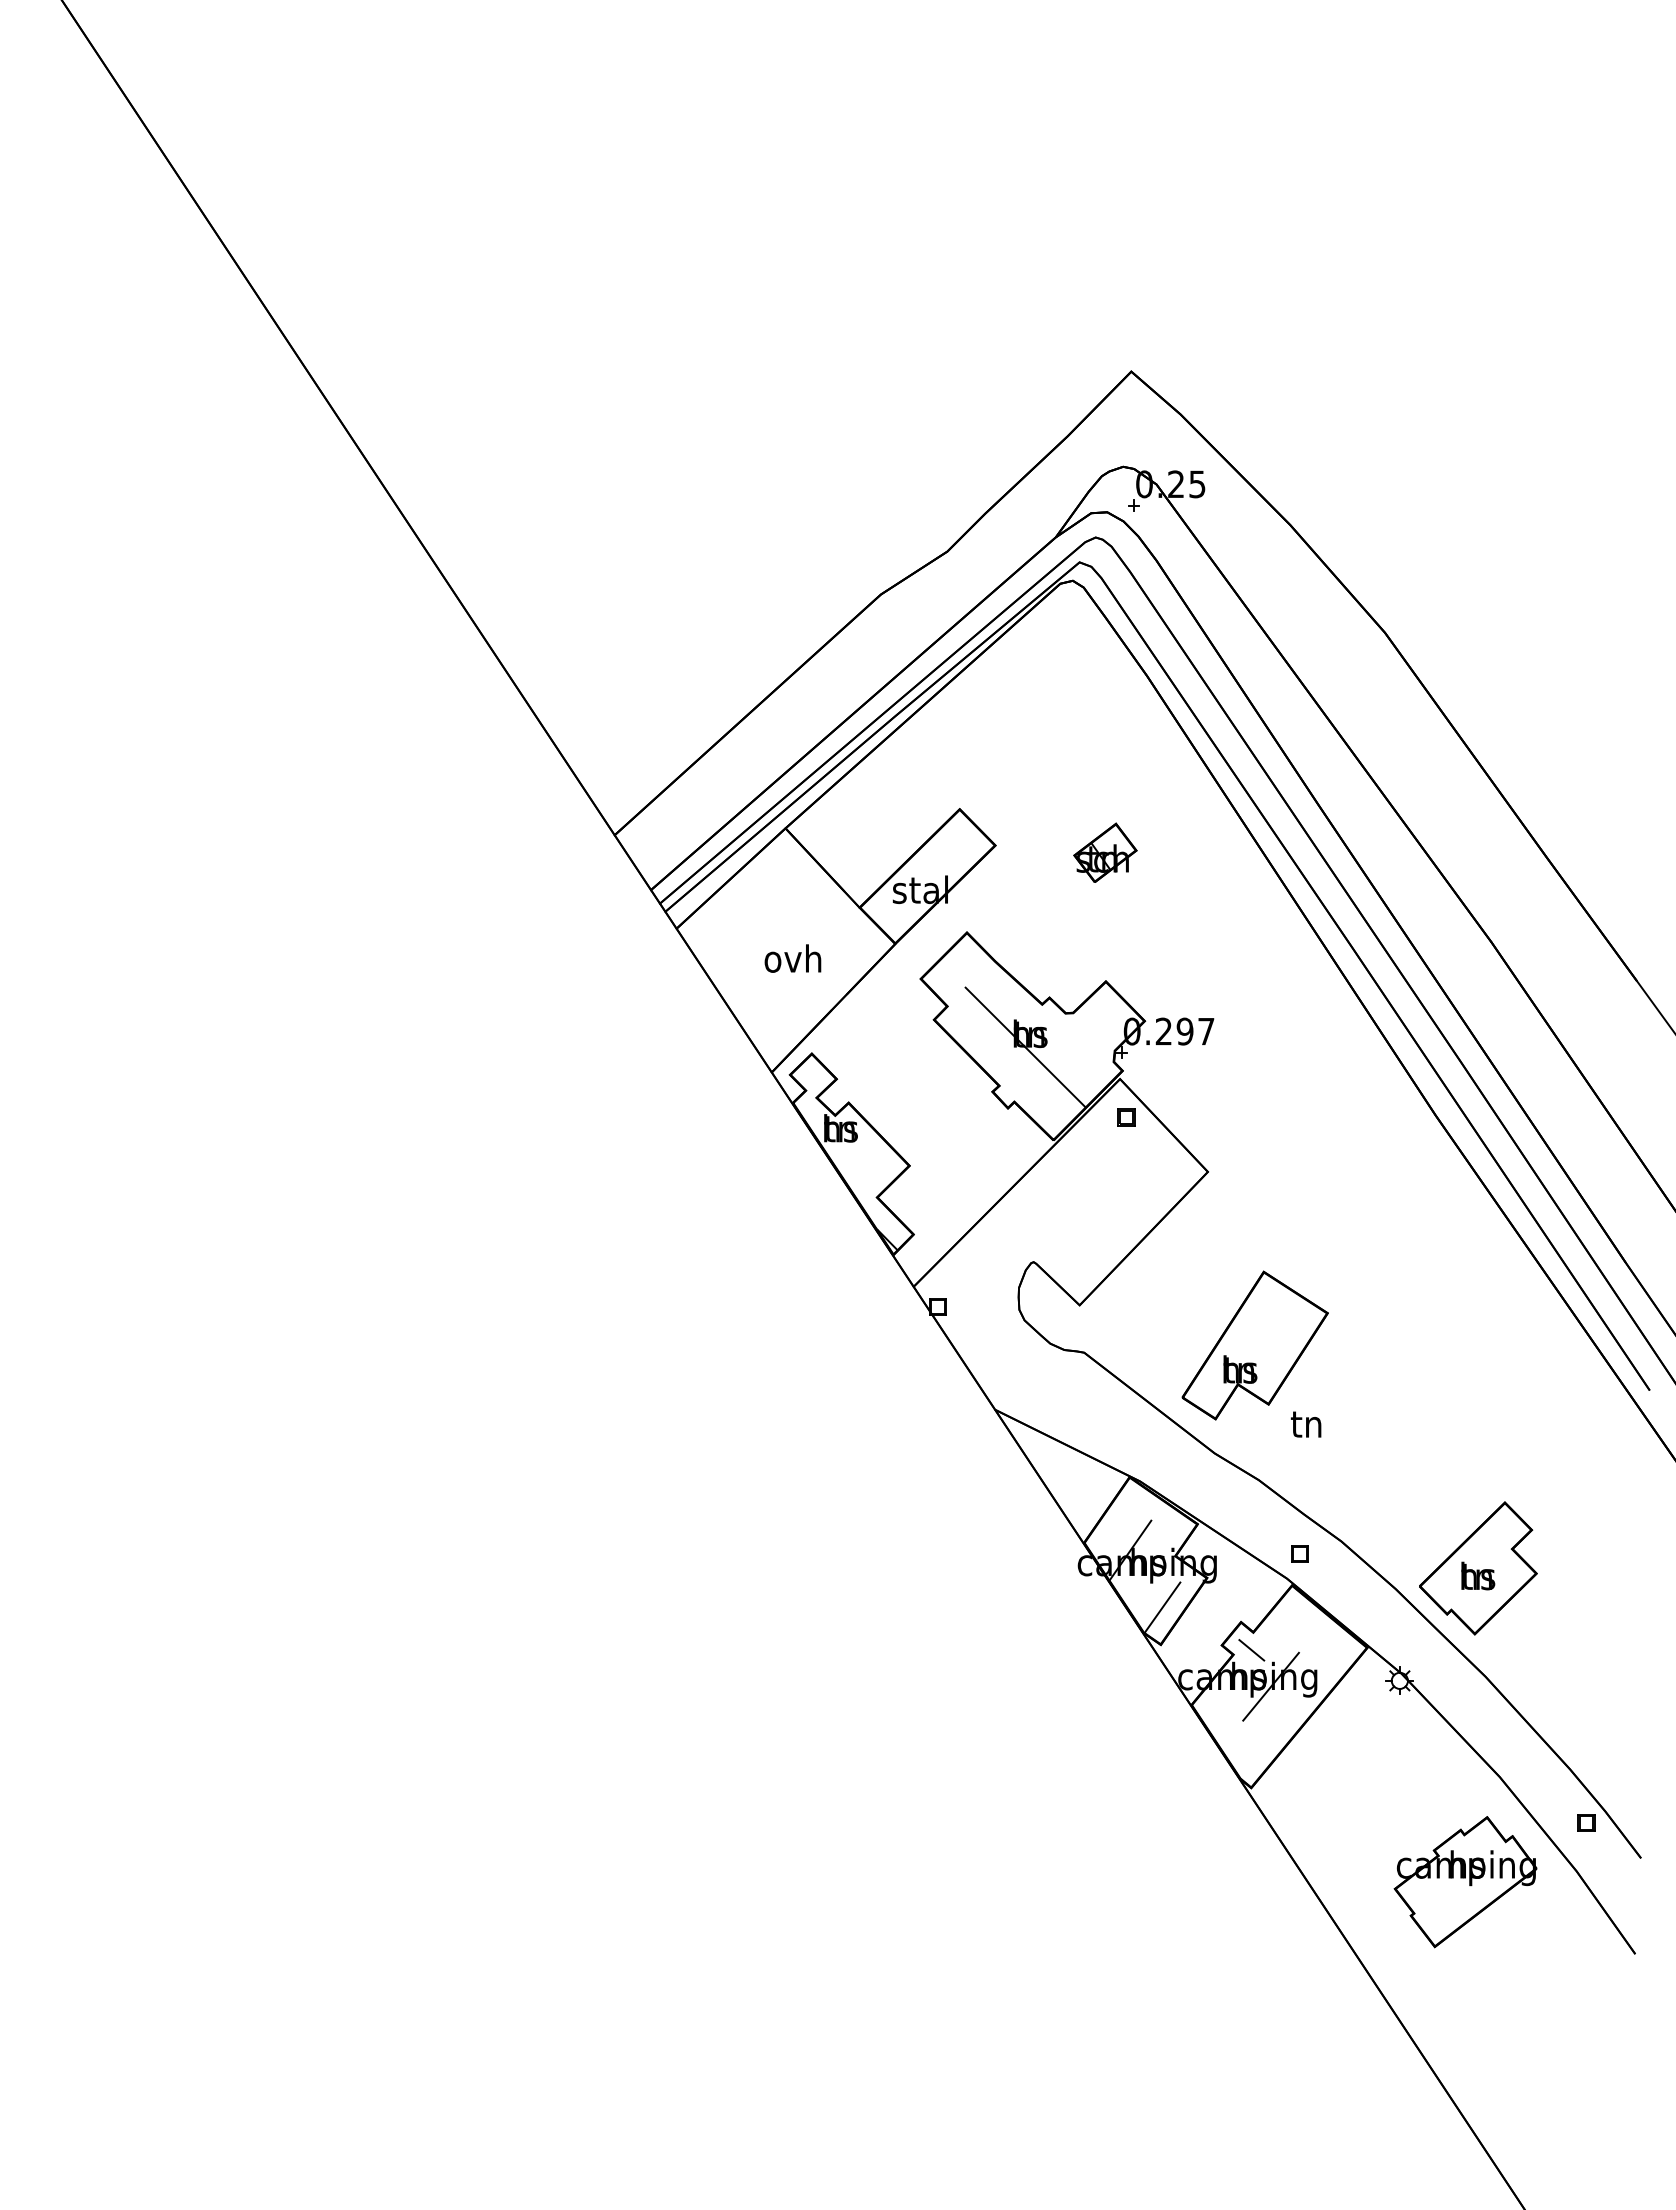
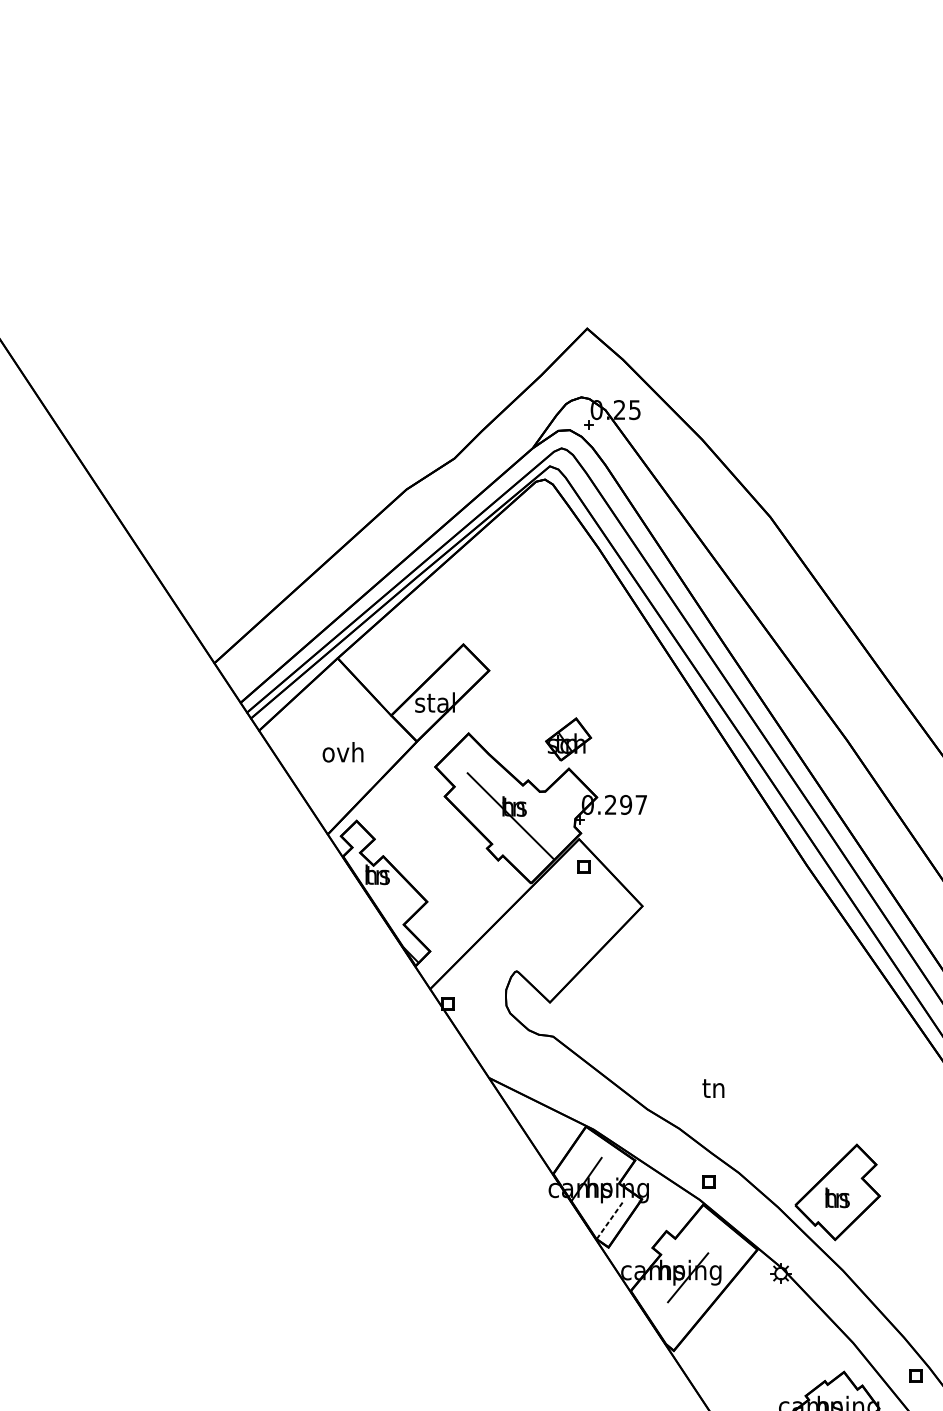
part: (1105, 852) -> (568, 739), moved
part: (1254, 1345) -> (676, 1031), removed
line: (1162, 1607) -> (609, 1220), solid -> dashed
line: (1251, 1650) -> (673, 1251), removed

